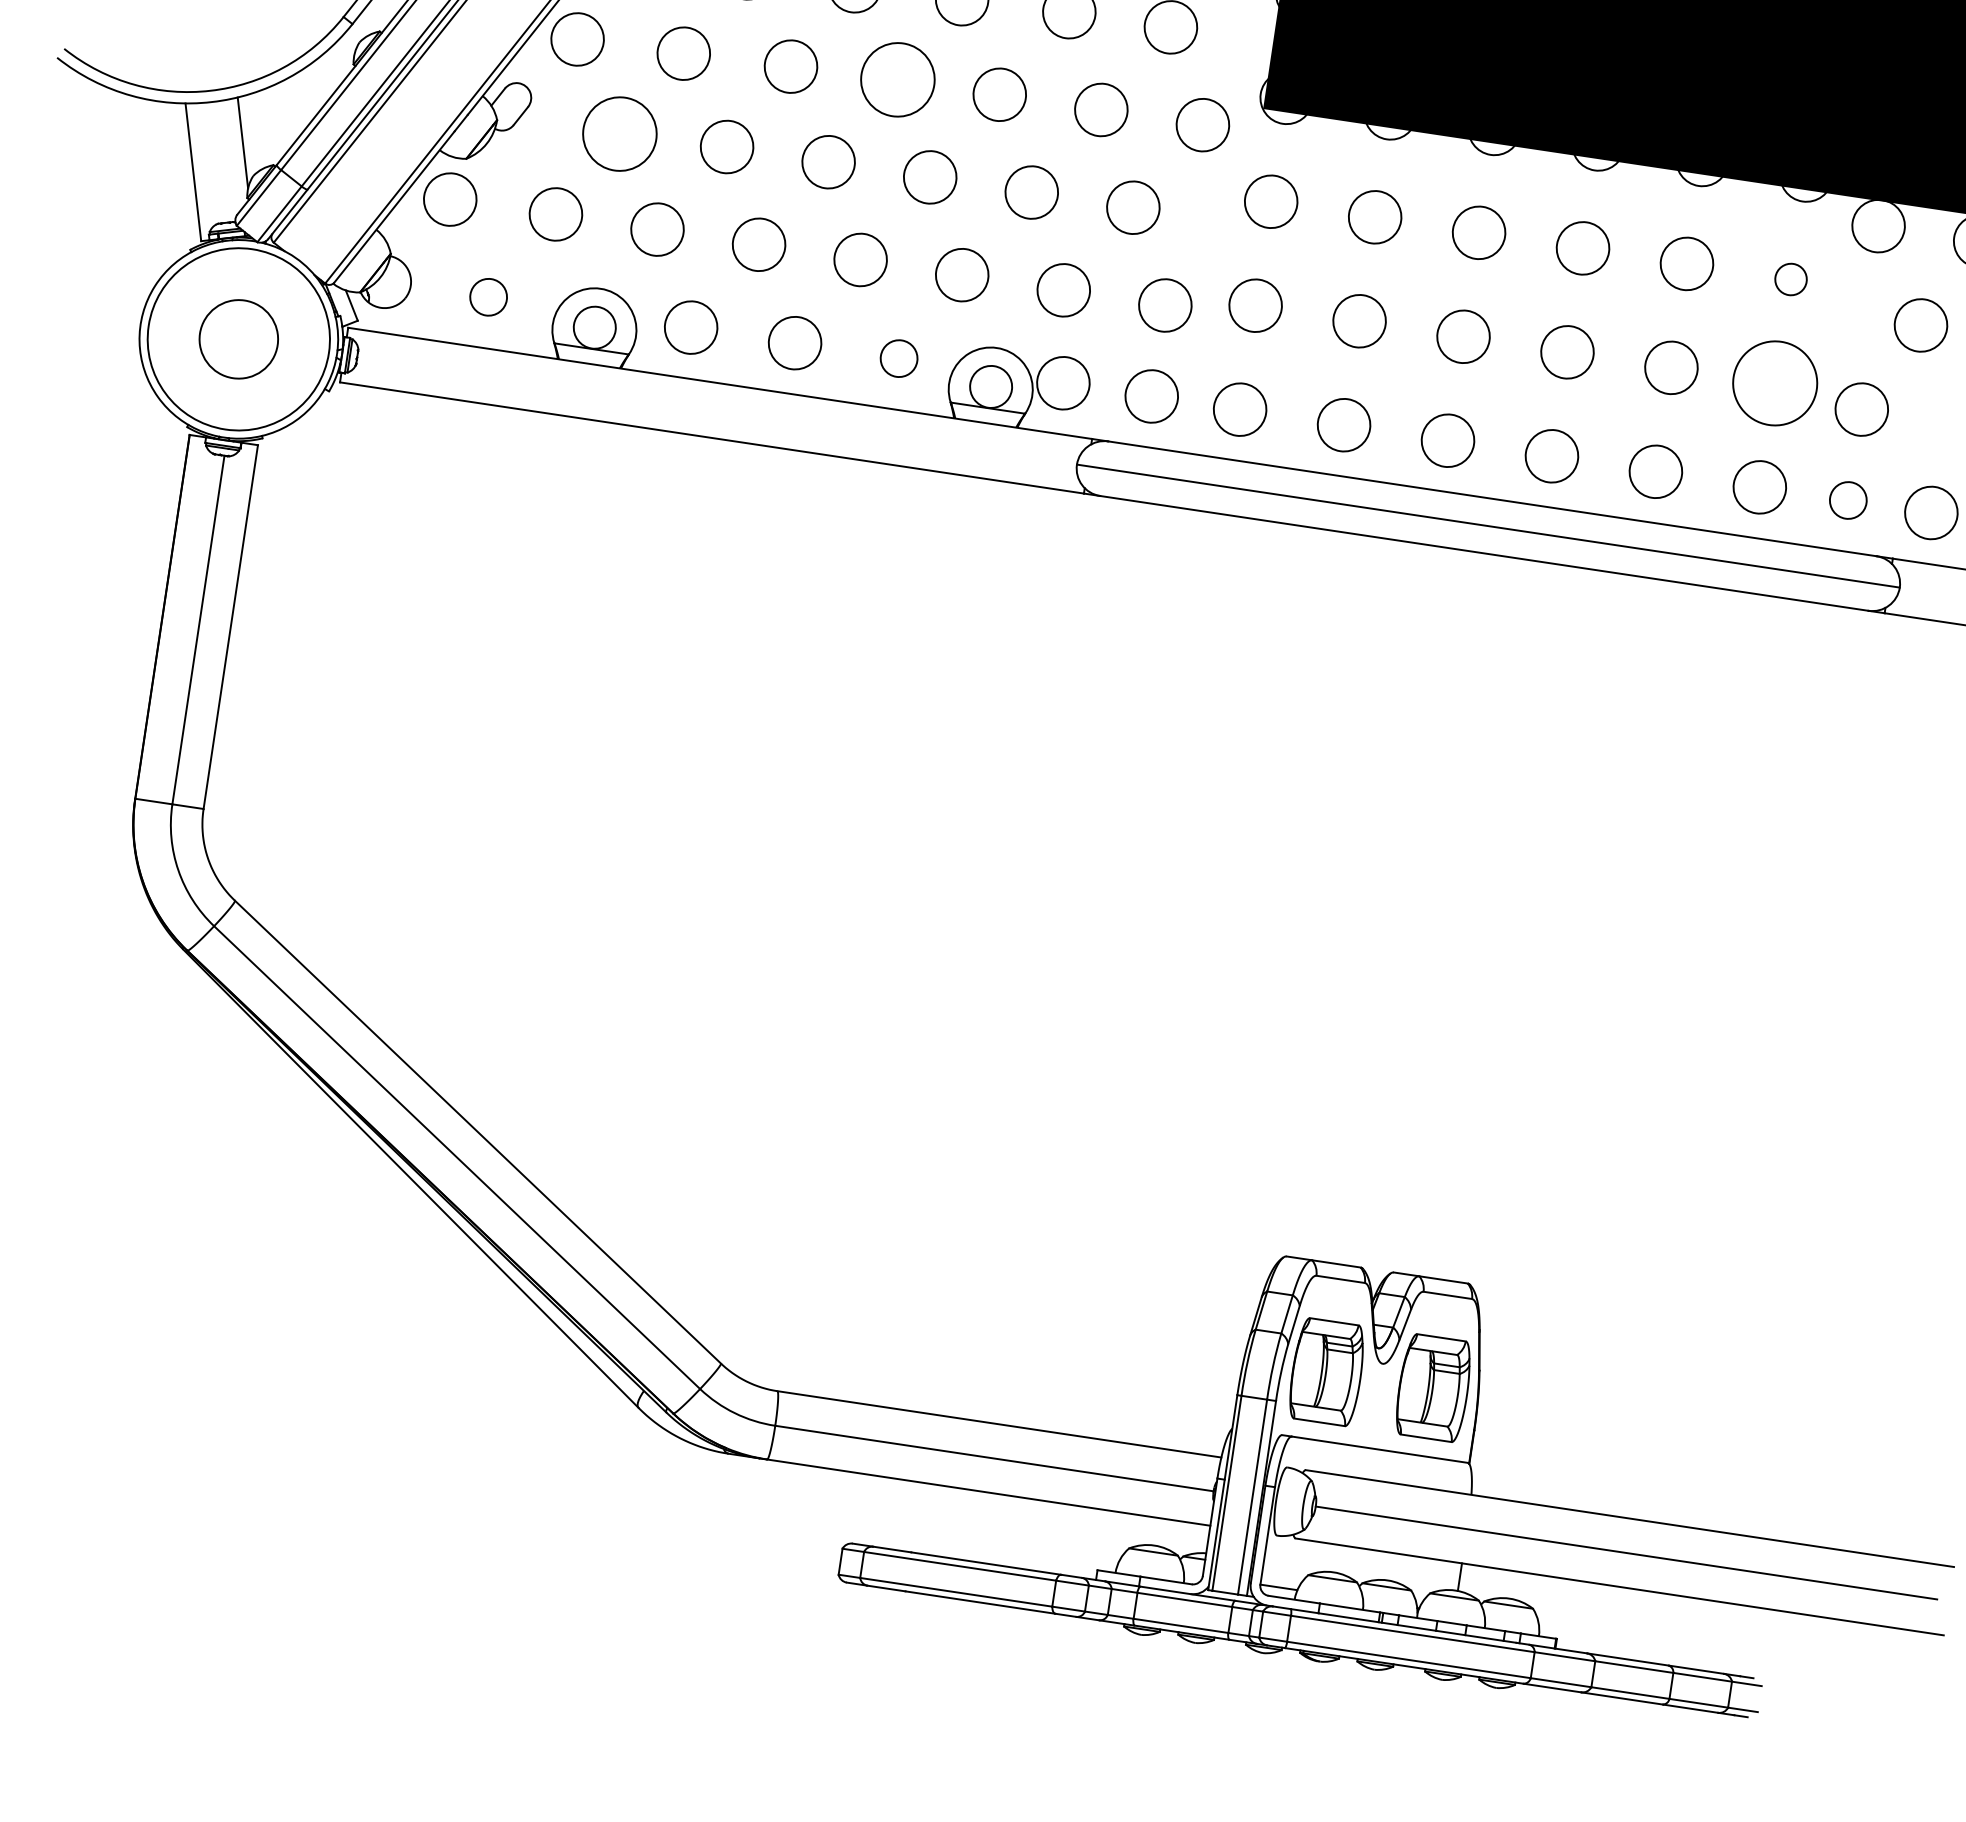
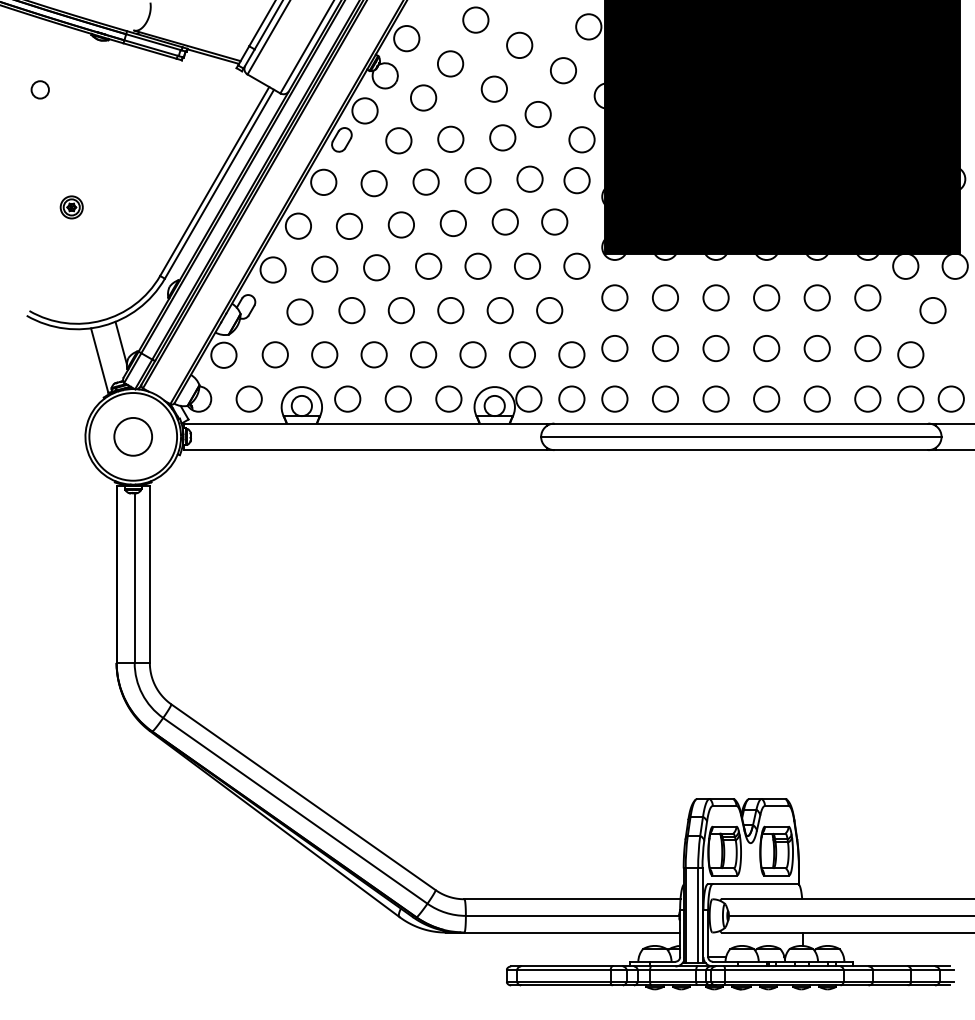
circle: (898, 77) -> (428, 265), size x0.71
circle: (618, 132) -> (299, 311), size x0.71
circle: (1790, 278) -> (867, 297), size x1.67
circle: (487, 295) -> (248, 398), size x1.43
circle: (898, 357) -> (448, 398), size x1.43
circle: (1774, 383) -> (867, 348), size x0.62
circle: (1847, 499) -> (910, 398), size x1.43

